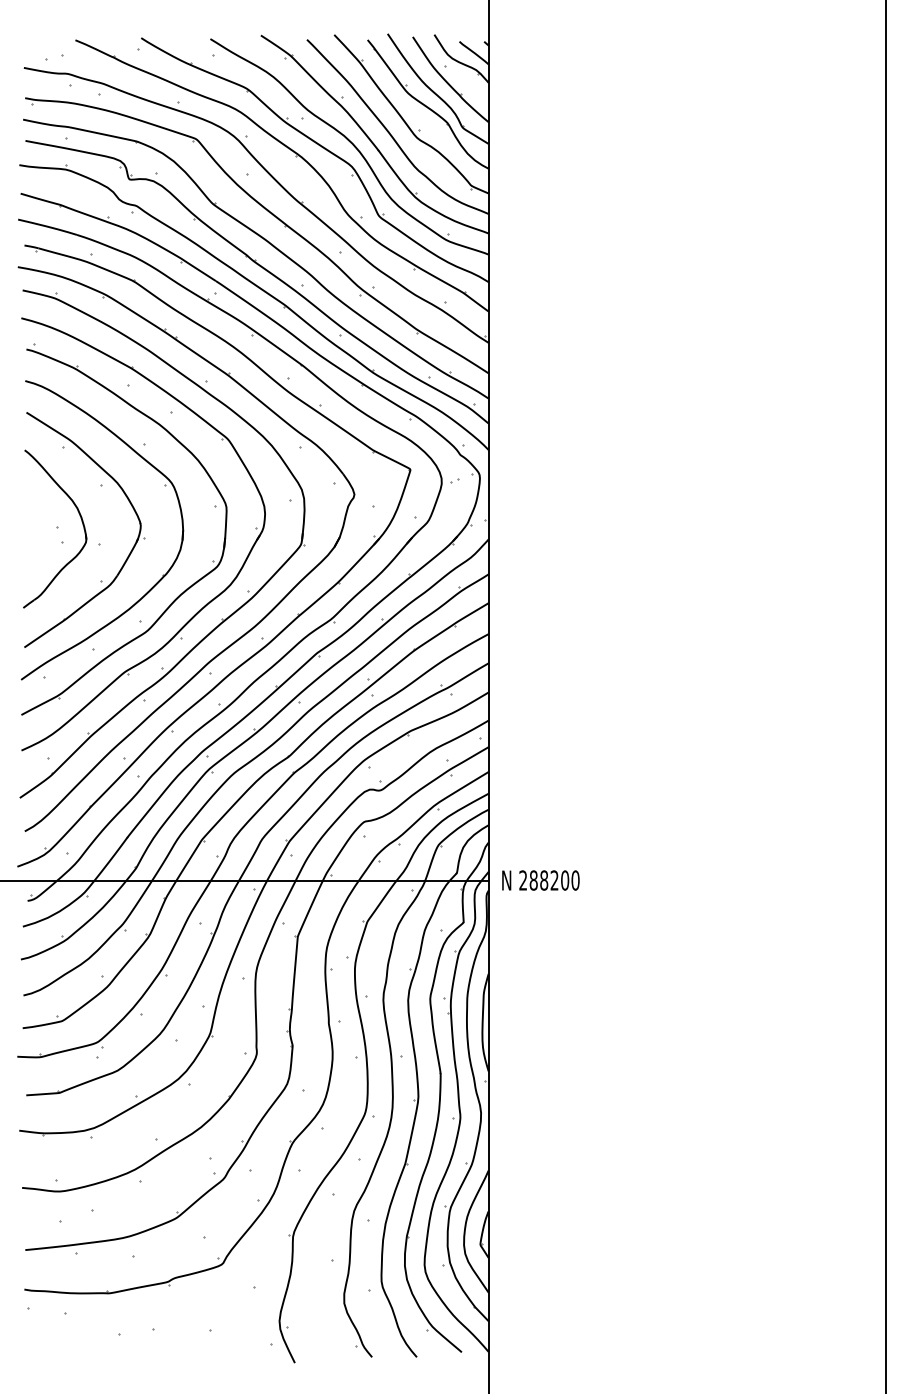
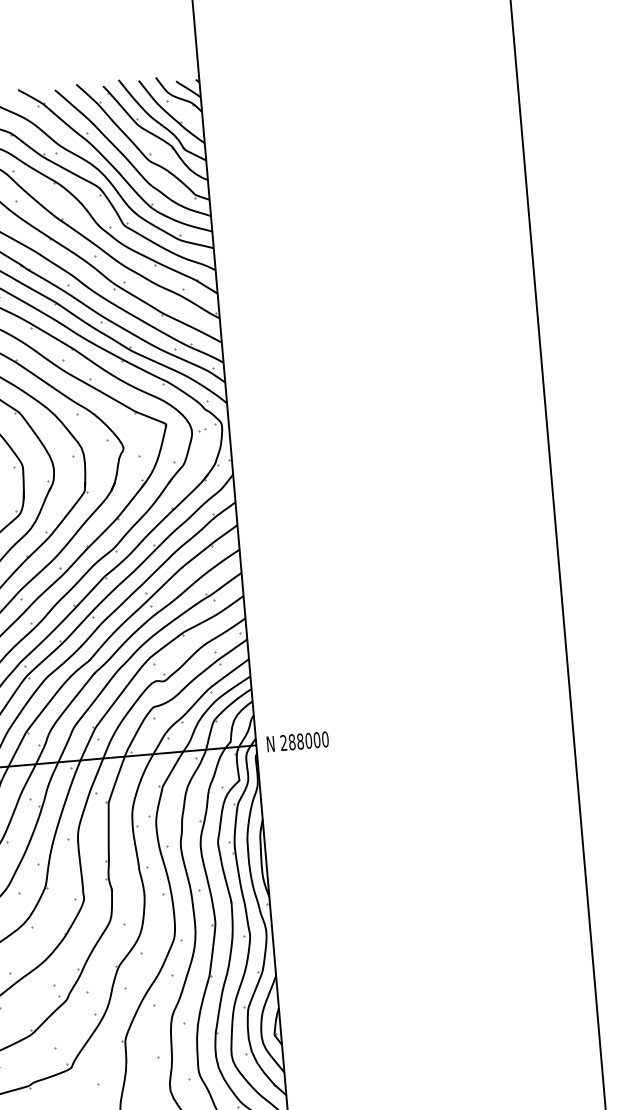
text: (554, 880) -> (308, 740), 288200 -> 288000

